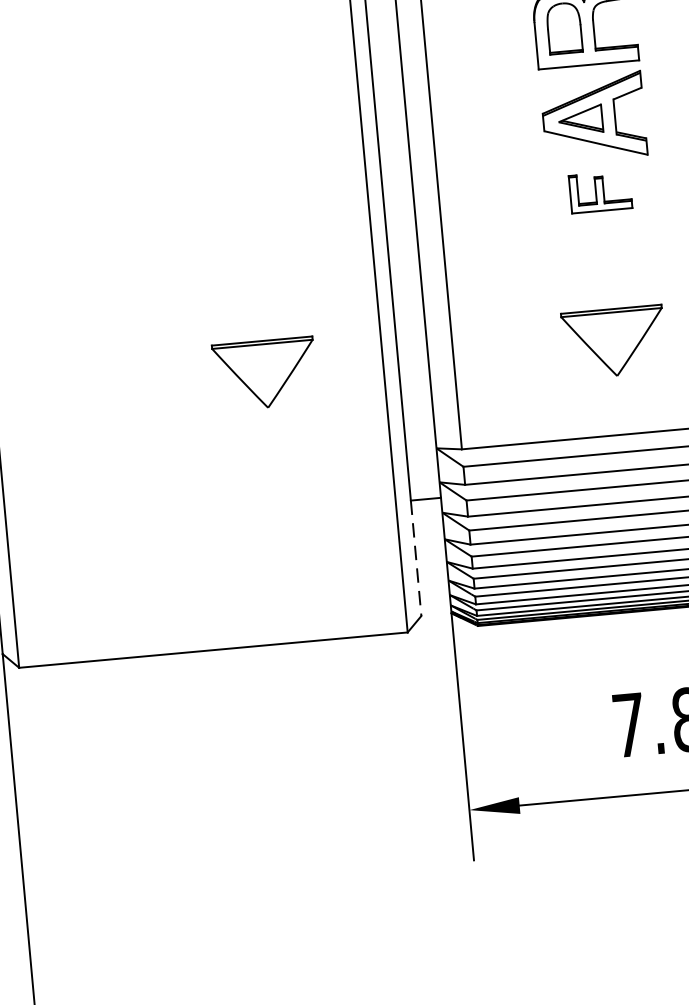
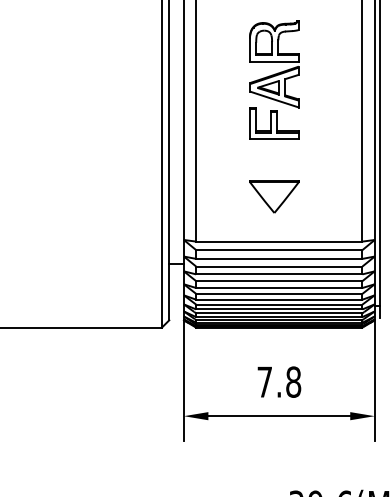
part: (600, 192) -> (274, 123), size x1.67
part: (265, 373) -> (104, 196), removed
line: (416, 558) -> (169, 292), dashed -> solid

